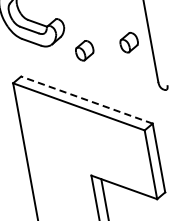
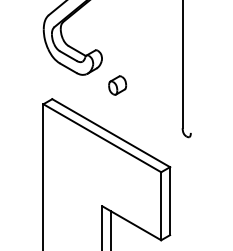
part: (129, 42) -> (161, 85), removed
line: (86, 99) -> (110, 132), dashed -> solid

